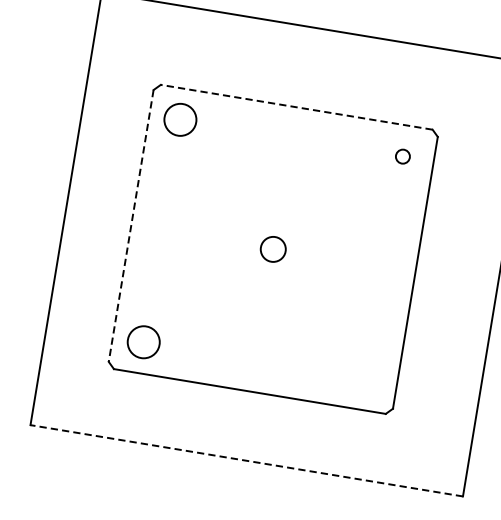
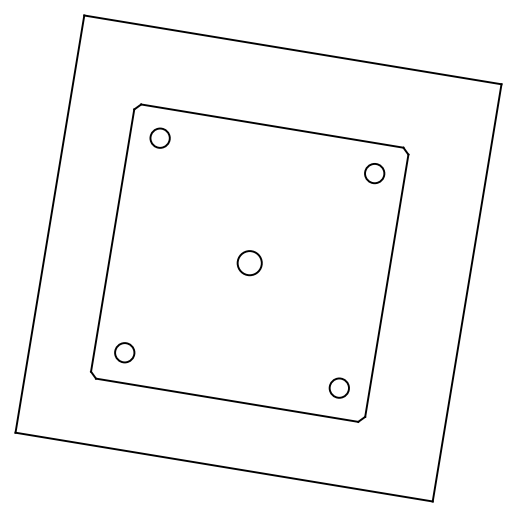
line: (296, 107) -> (272, 126), dashed -> solid
circle: (179, 119) -> (159, 137), size x0.62
circle: (402, 156) -> (374, 173), size x1.43
line: (131, 225) -> (112, 240), dashed -> solid
circle: (143, 342) -> (124, 352), size x0.62
circle: (365, 378) -> (338, 387), added
line: (246, 461) -> (223, 467), dashed -> solid

